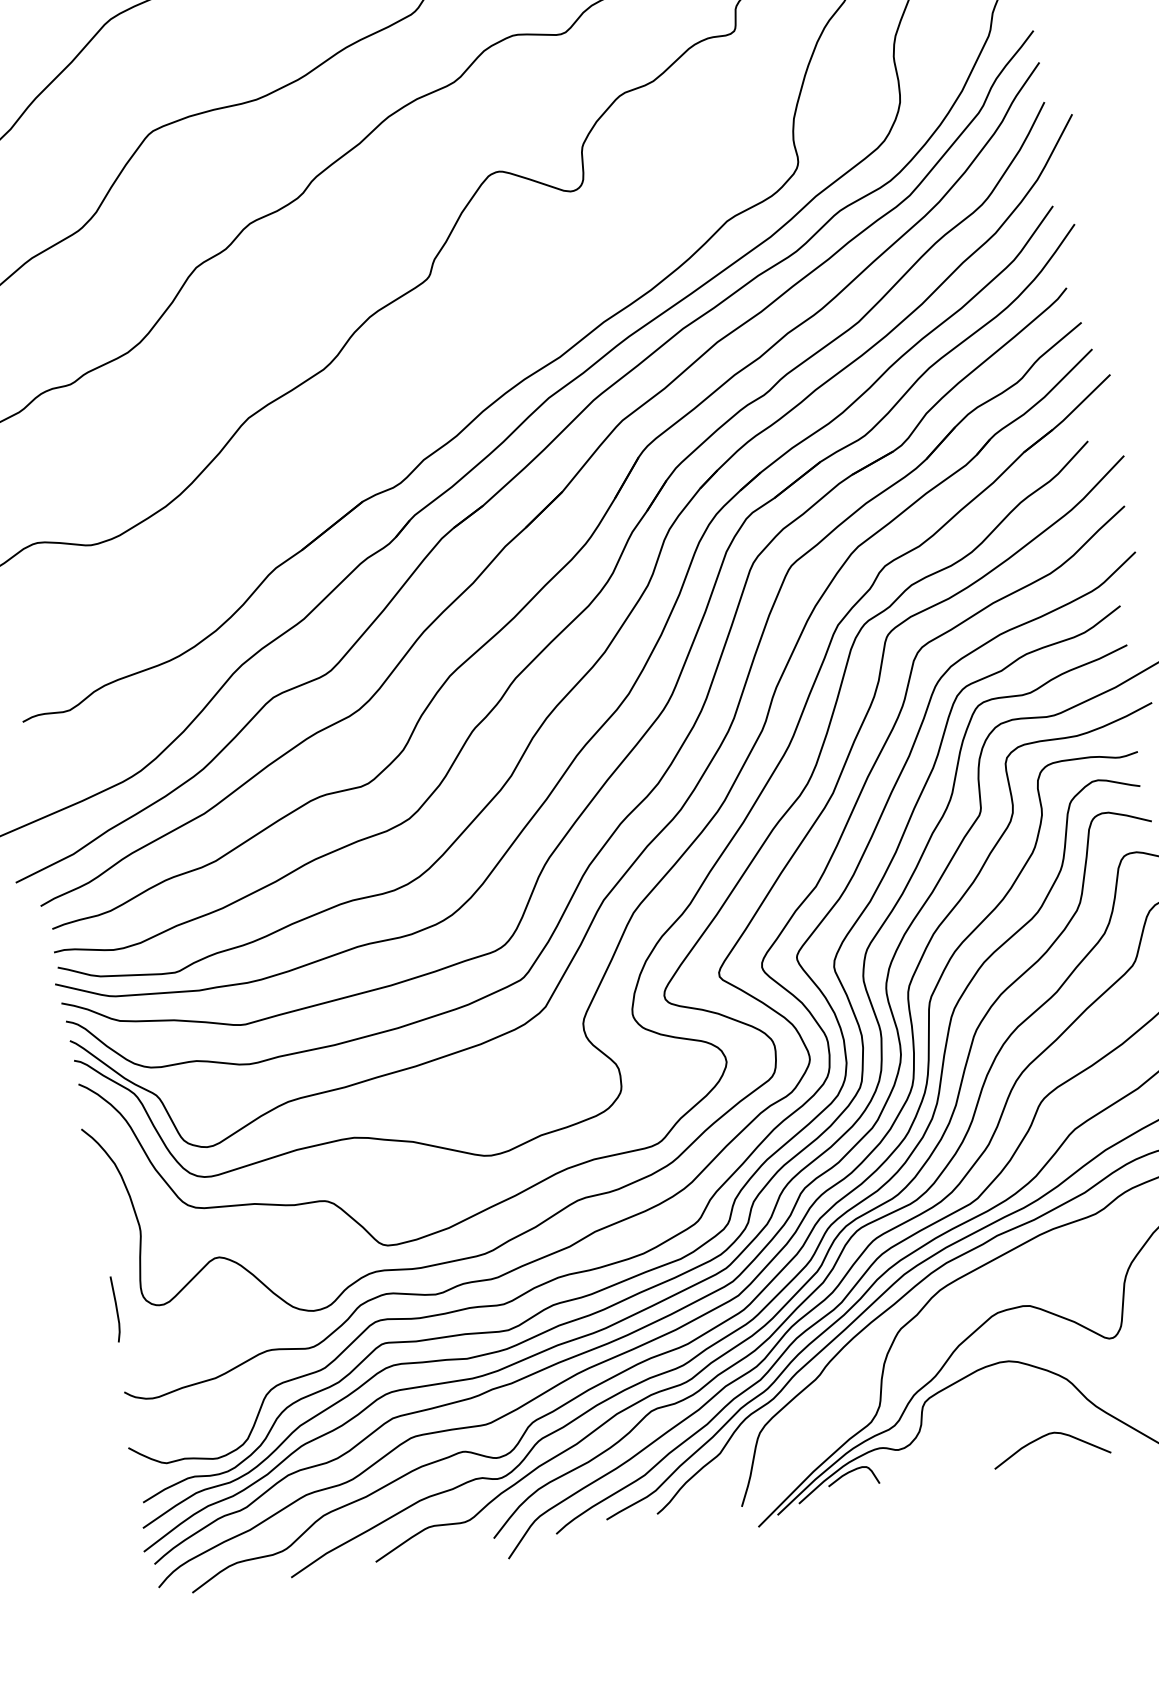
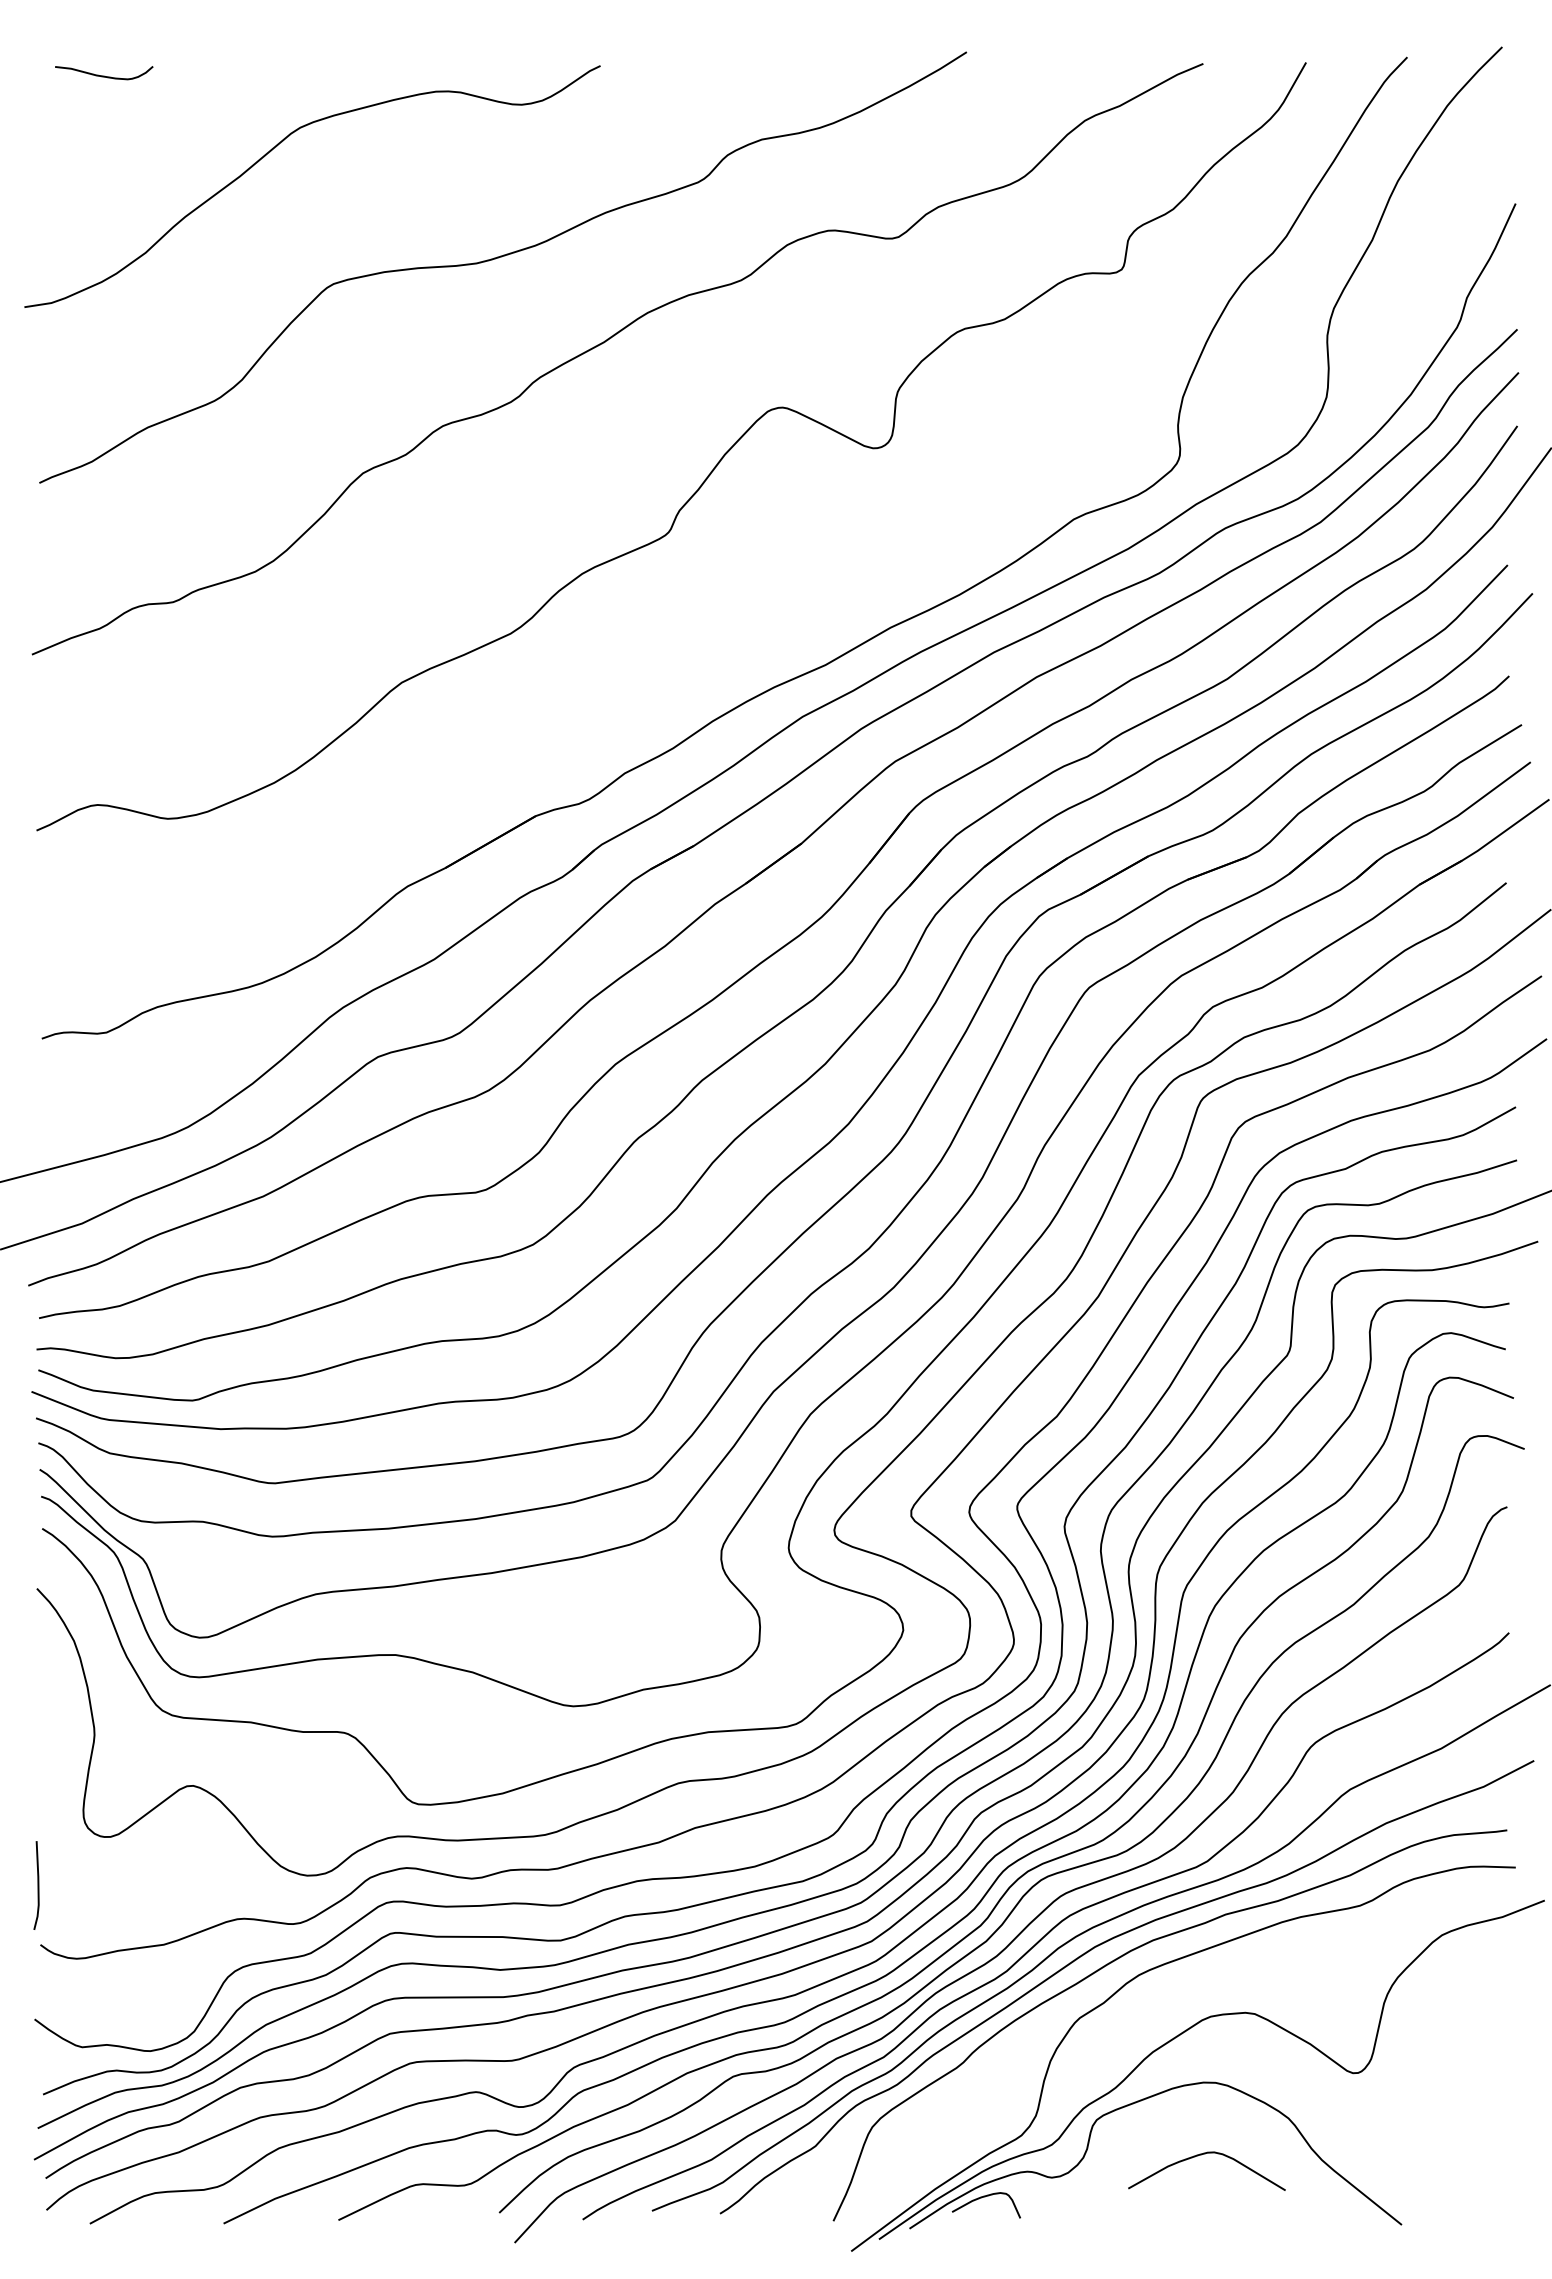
line: (116, 1309) -> (37, 1885), moved
curve: (1045, 1436) -> (1201, 2155), moved

